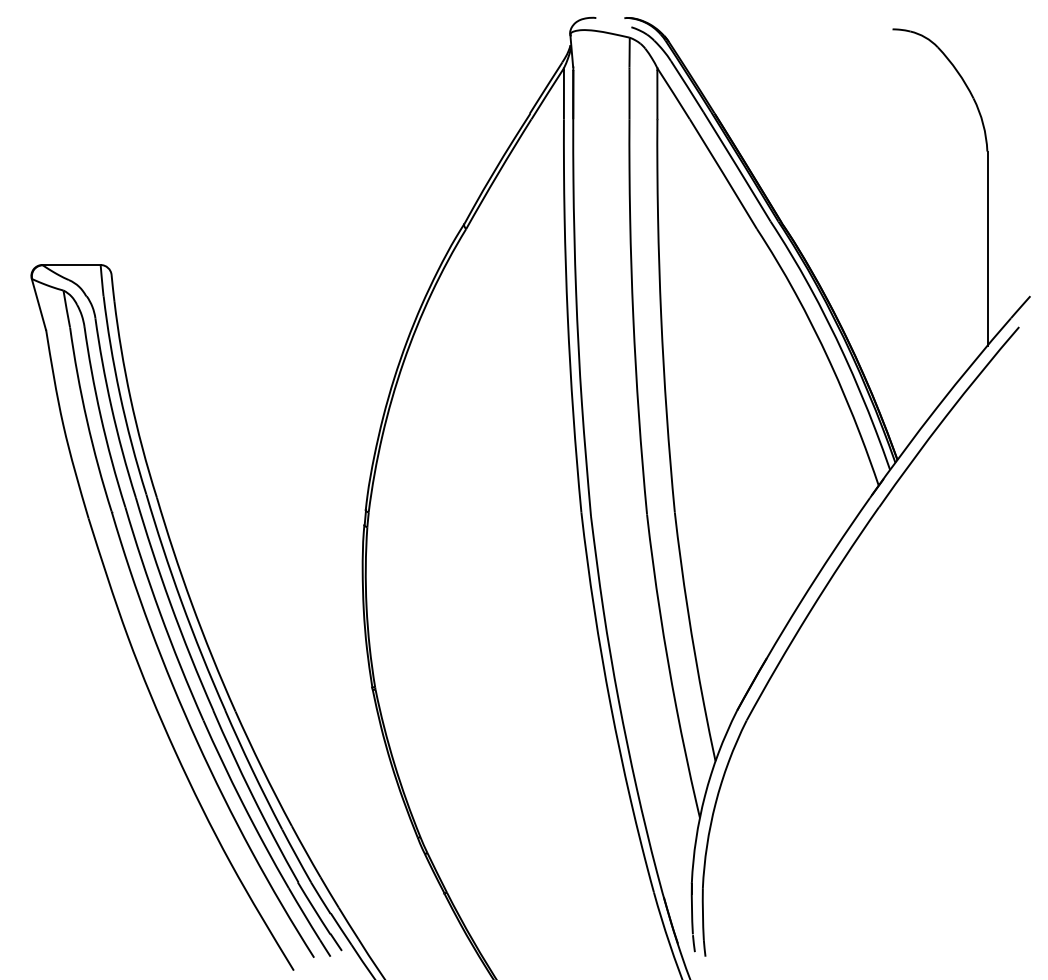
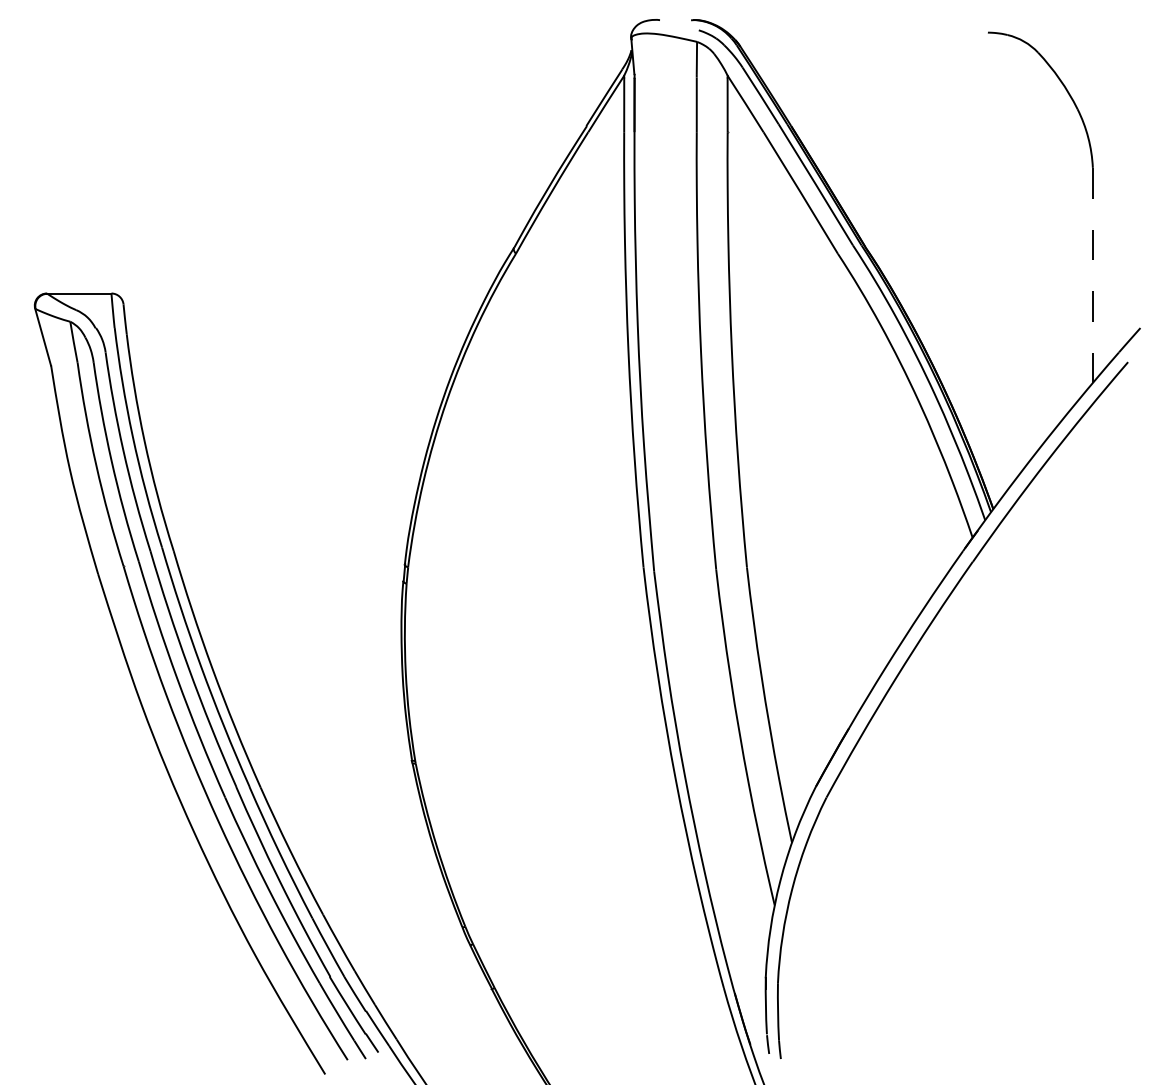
line: (987, 248) -> (1093, 275), solid -> dashed

